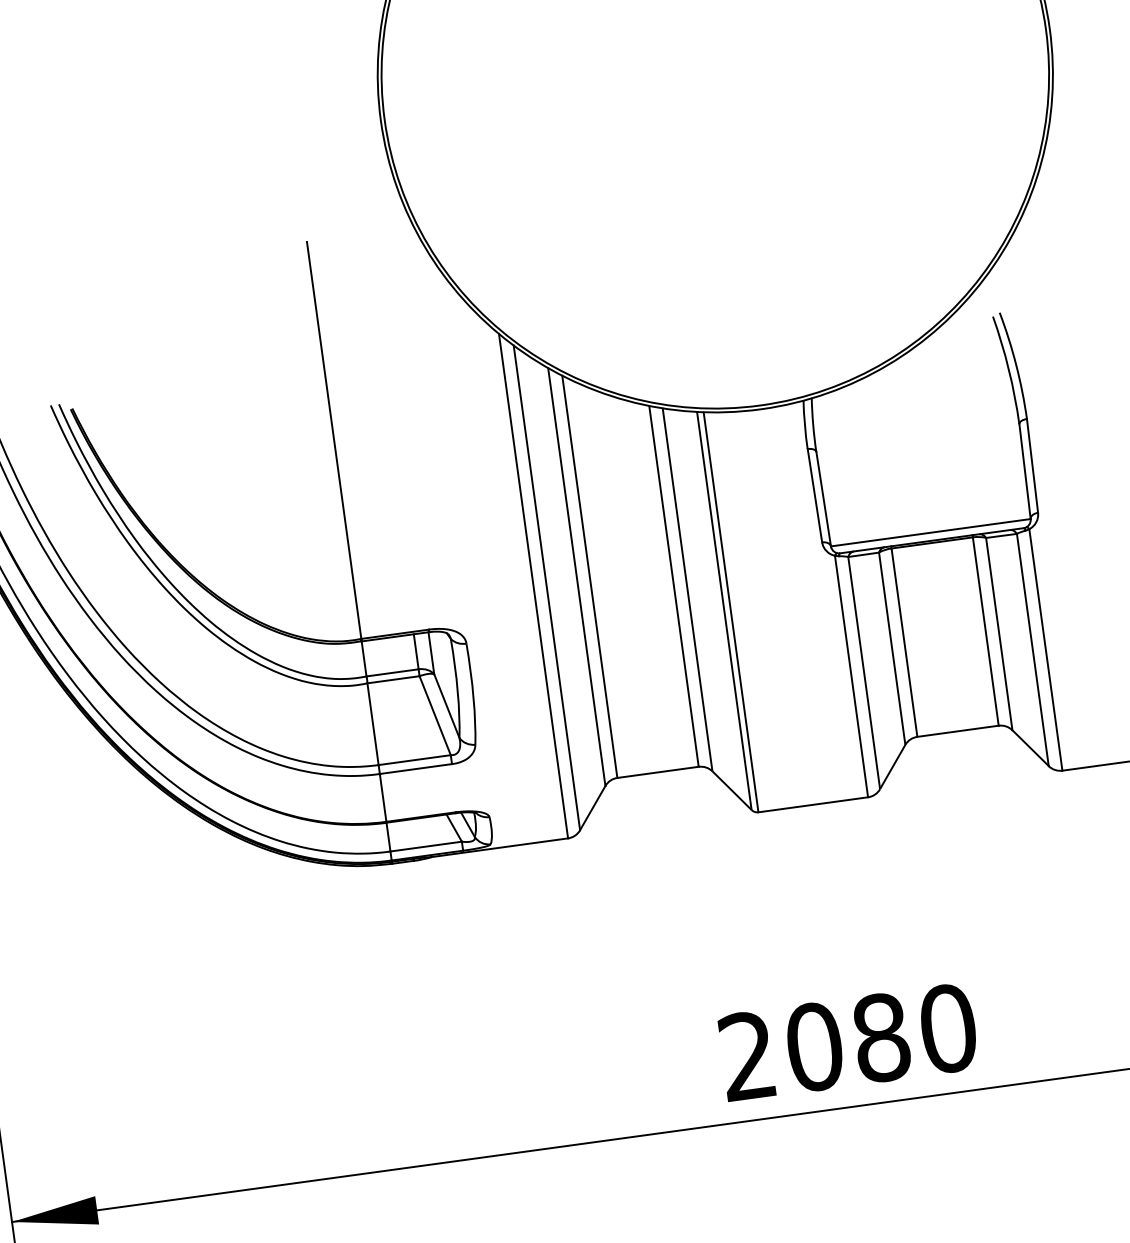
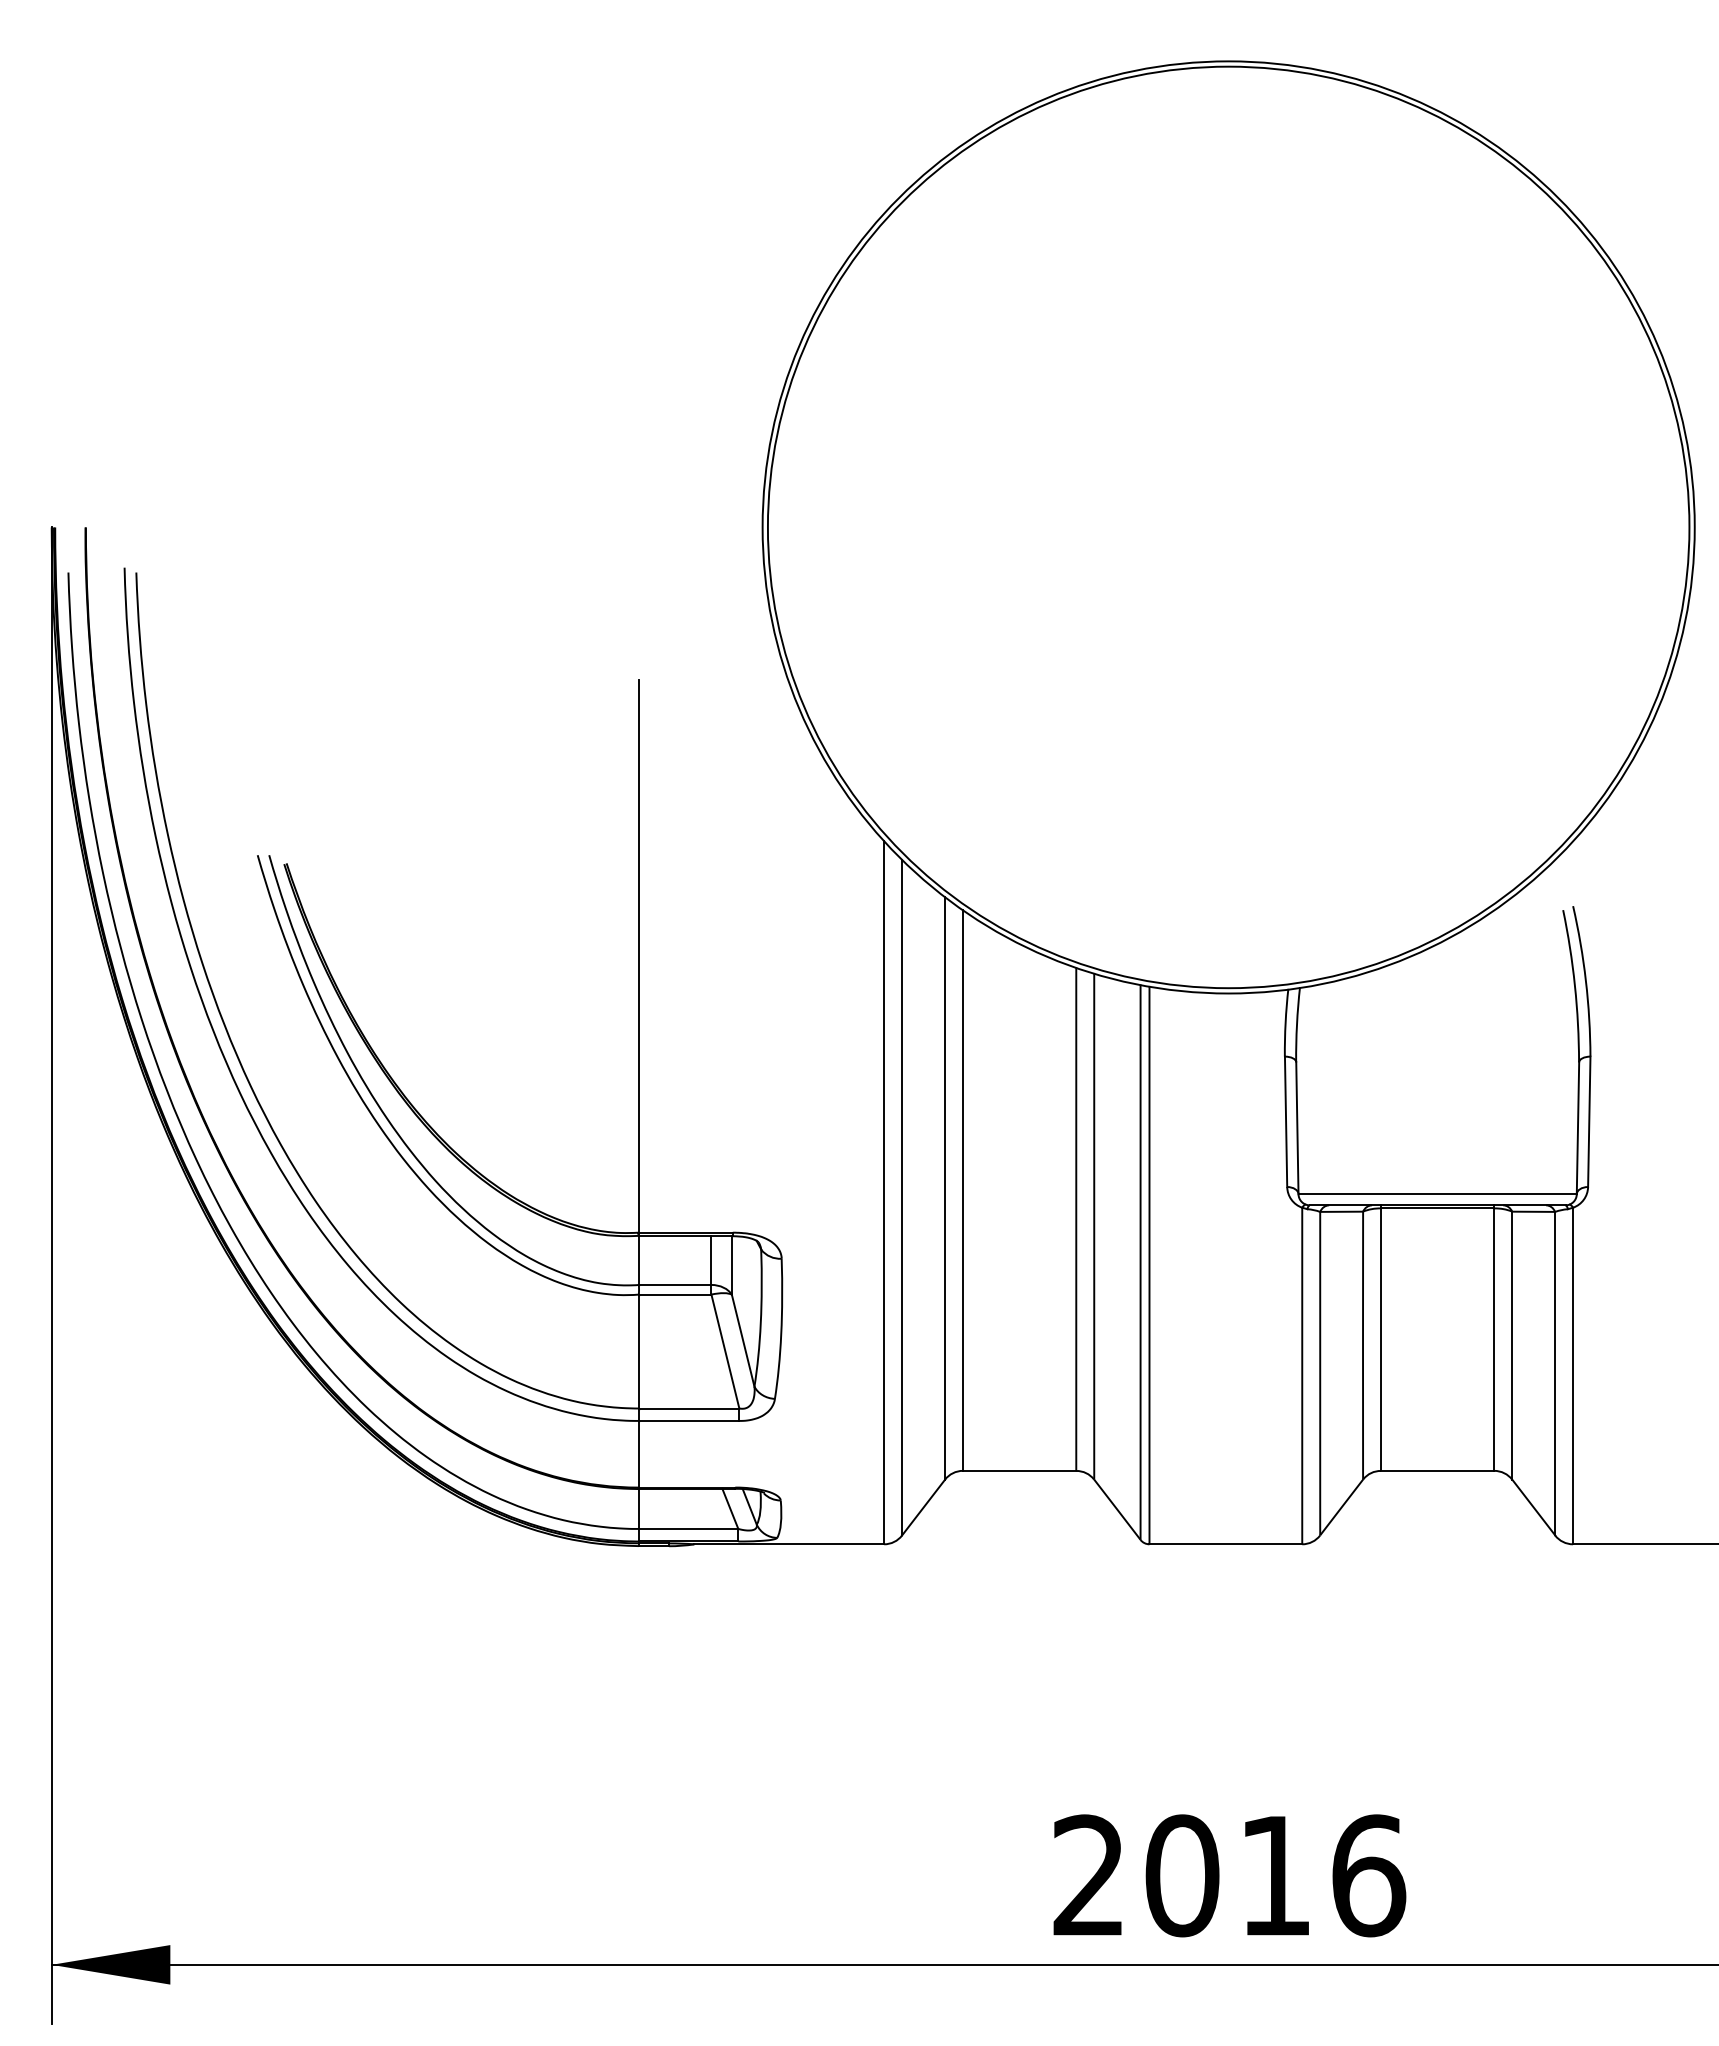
text: (915, 1032) -> (1322, 1875), 2080 -> 2016

